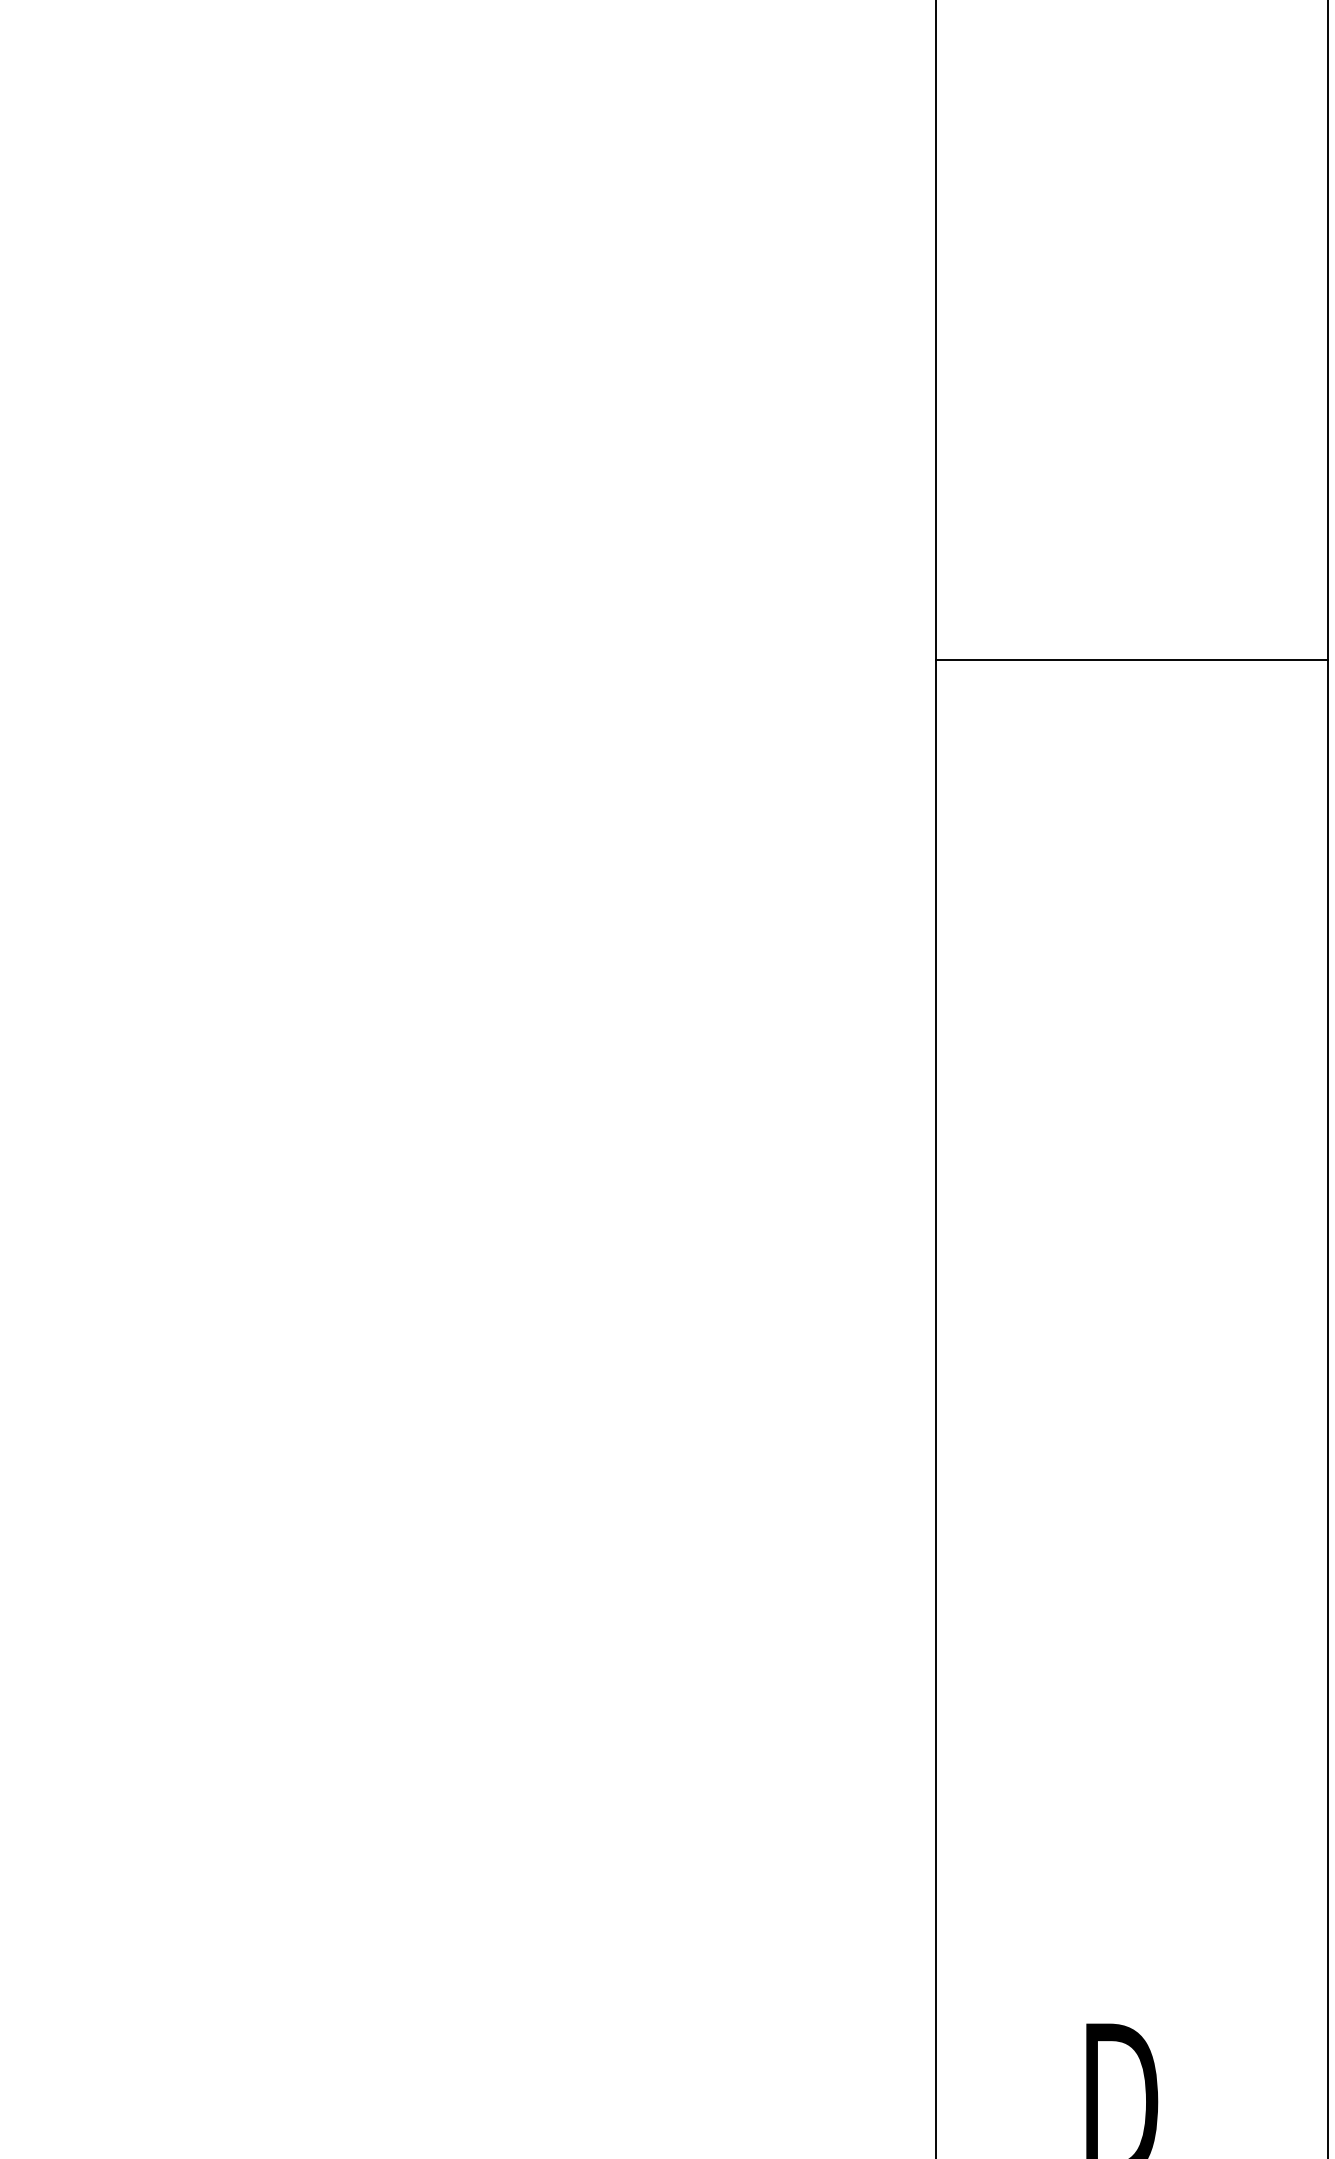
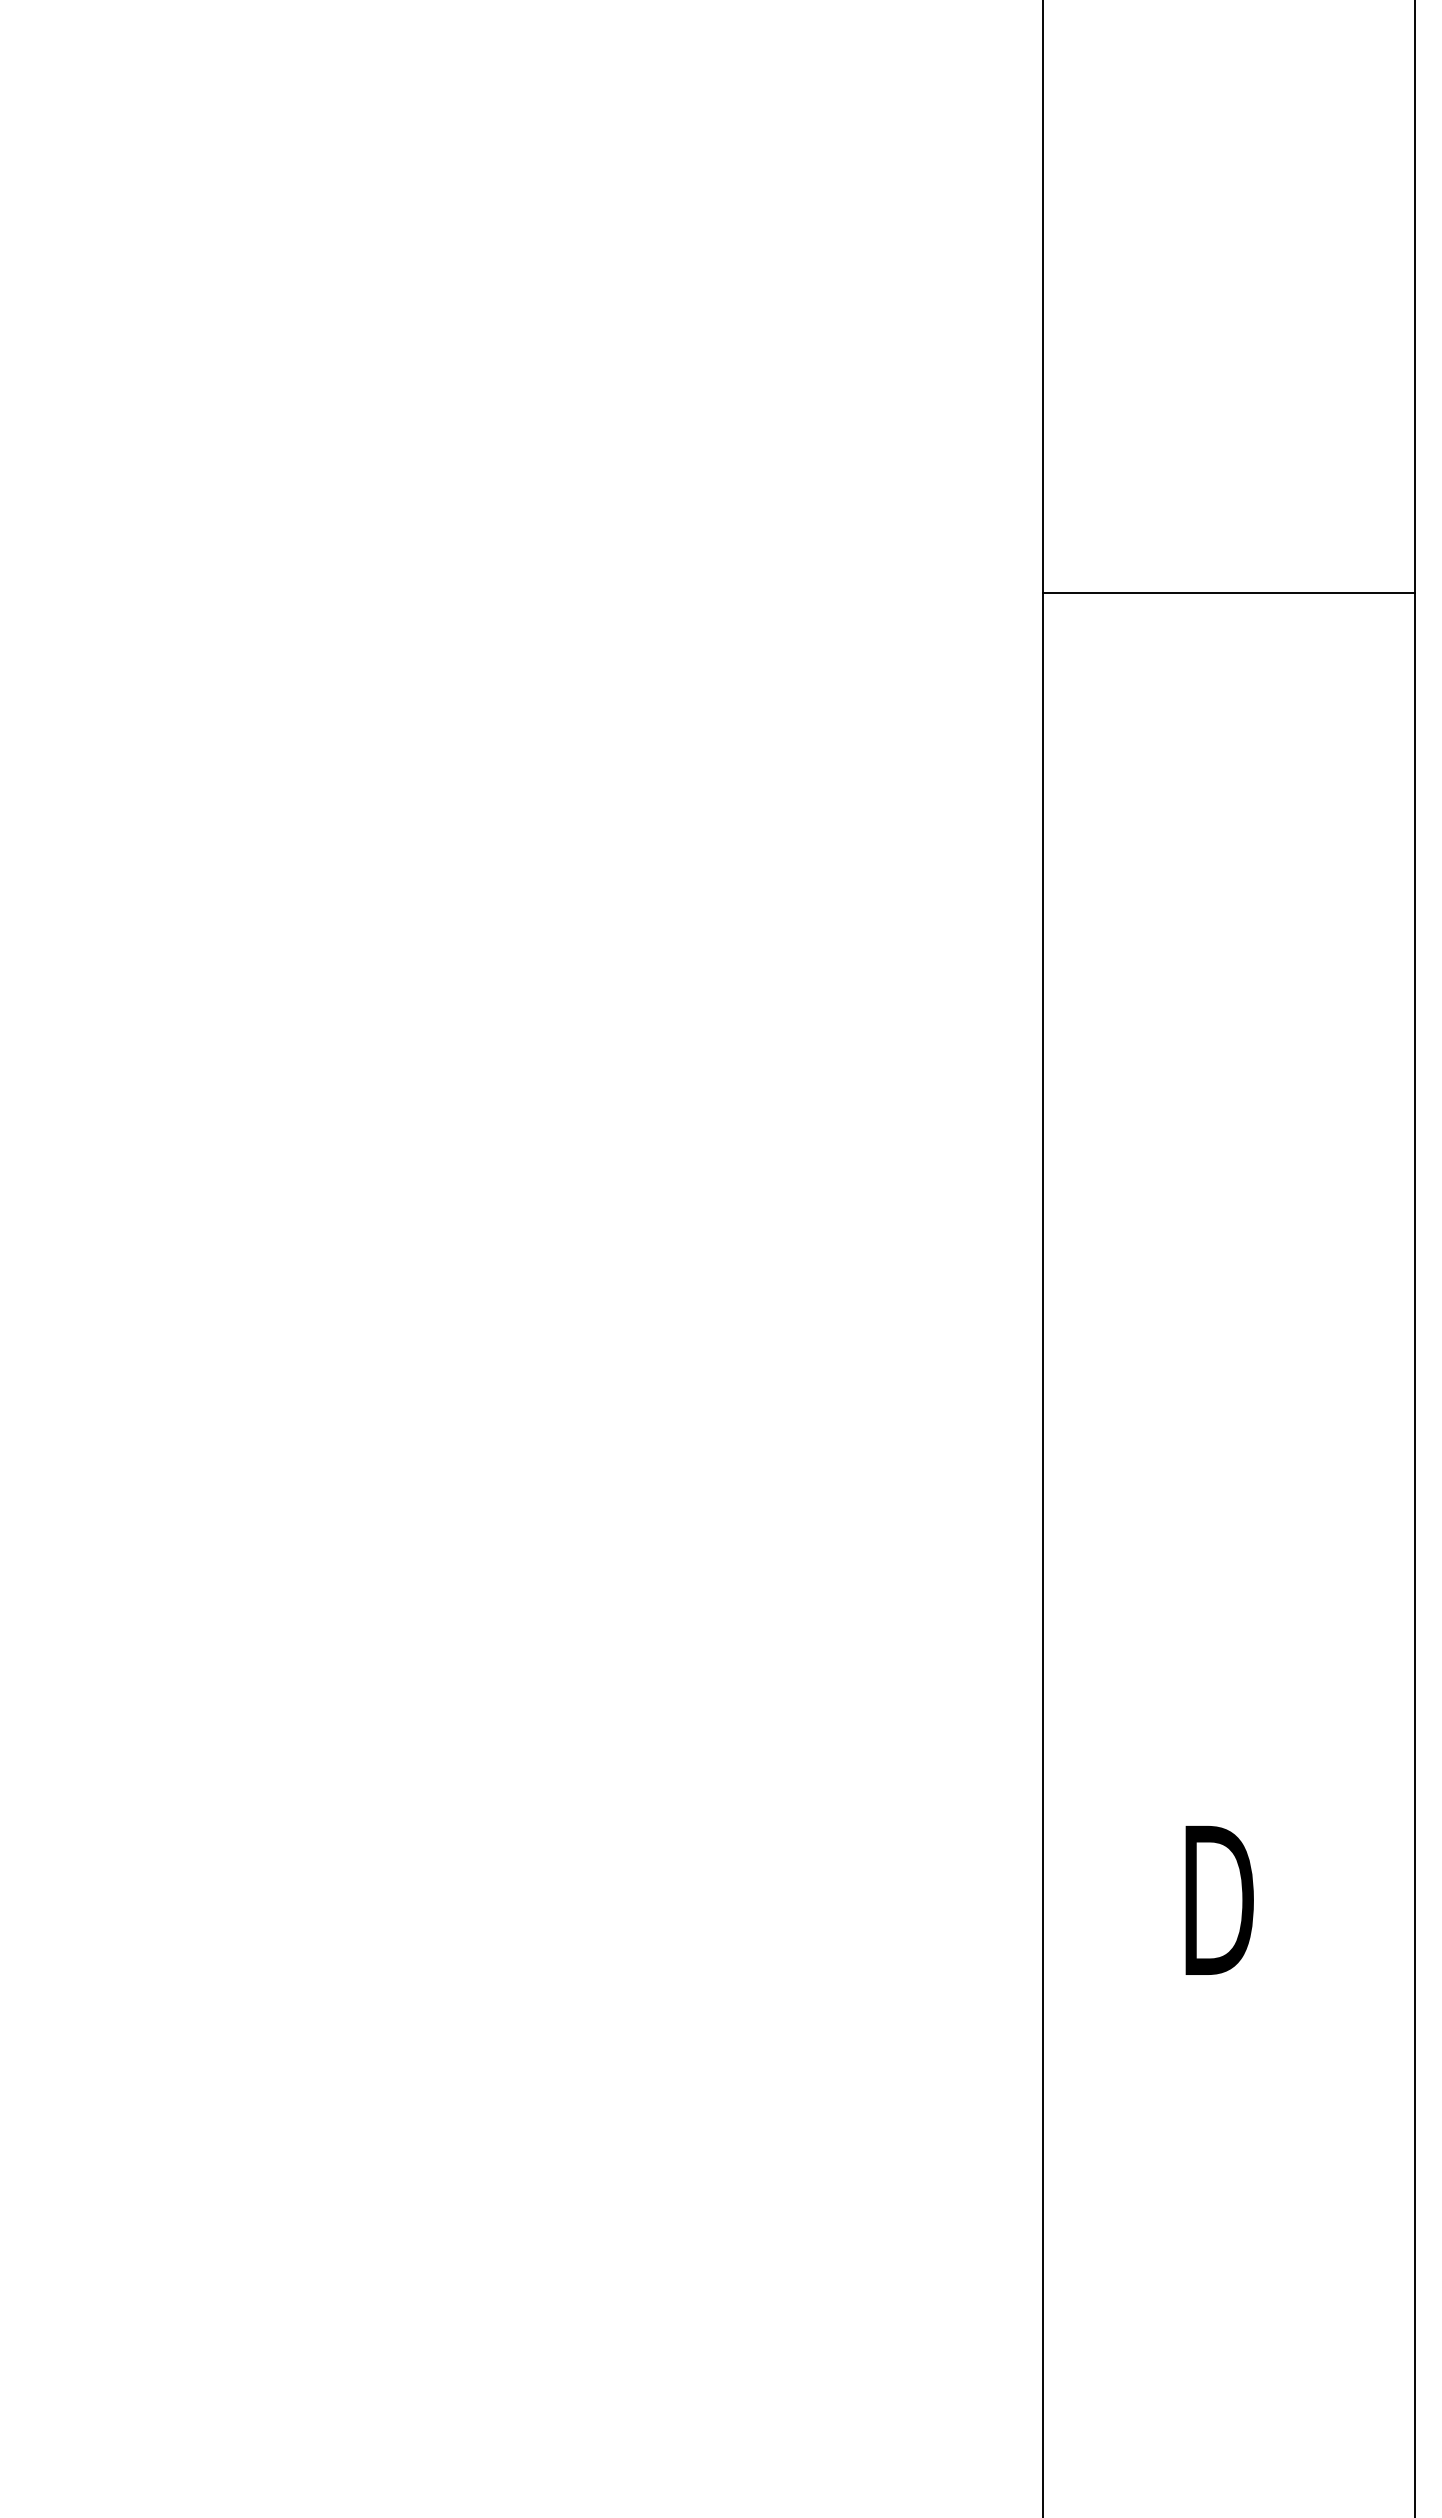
line: (1131, 659) -> (1228, 592), moved

